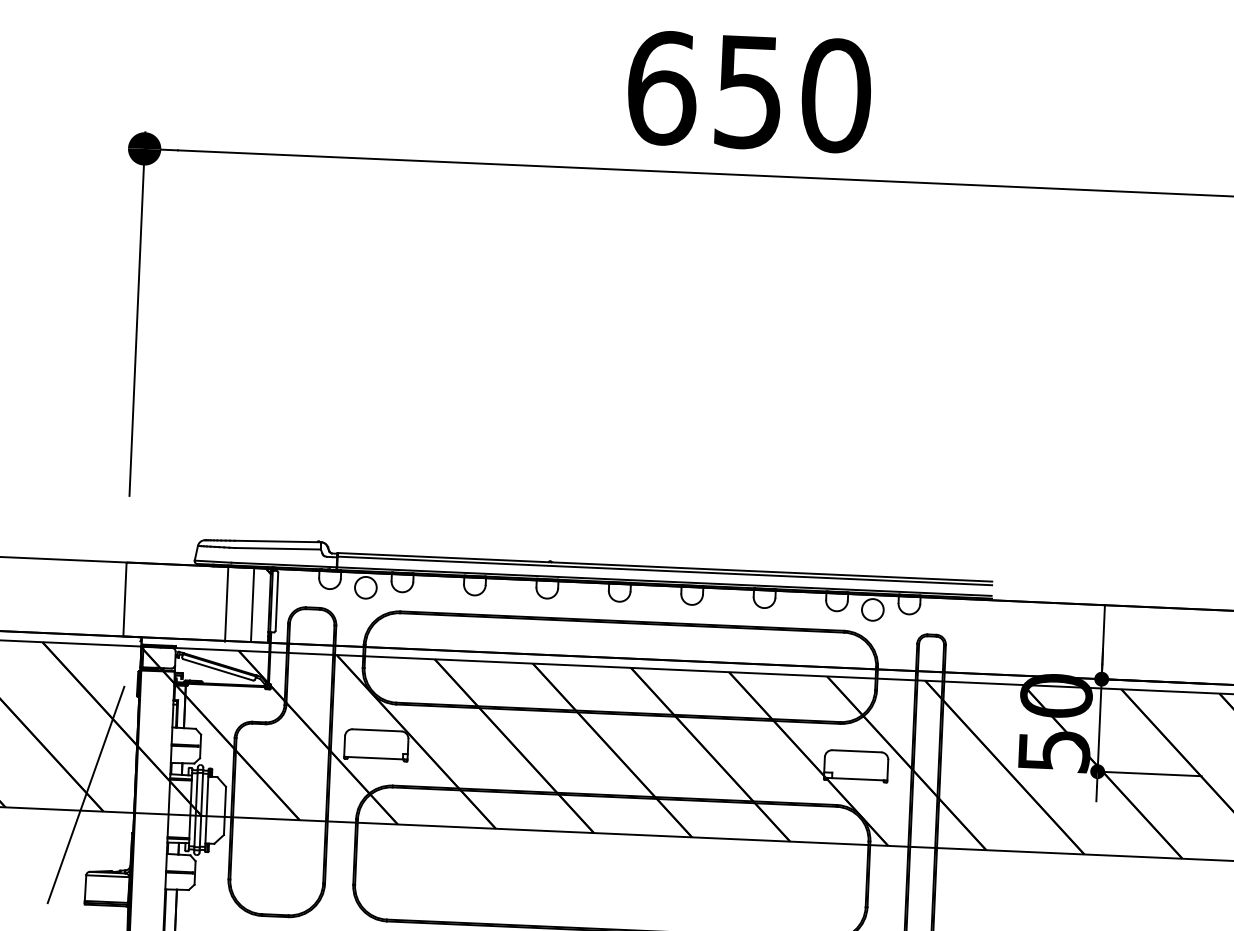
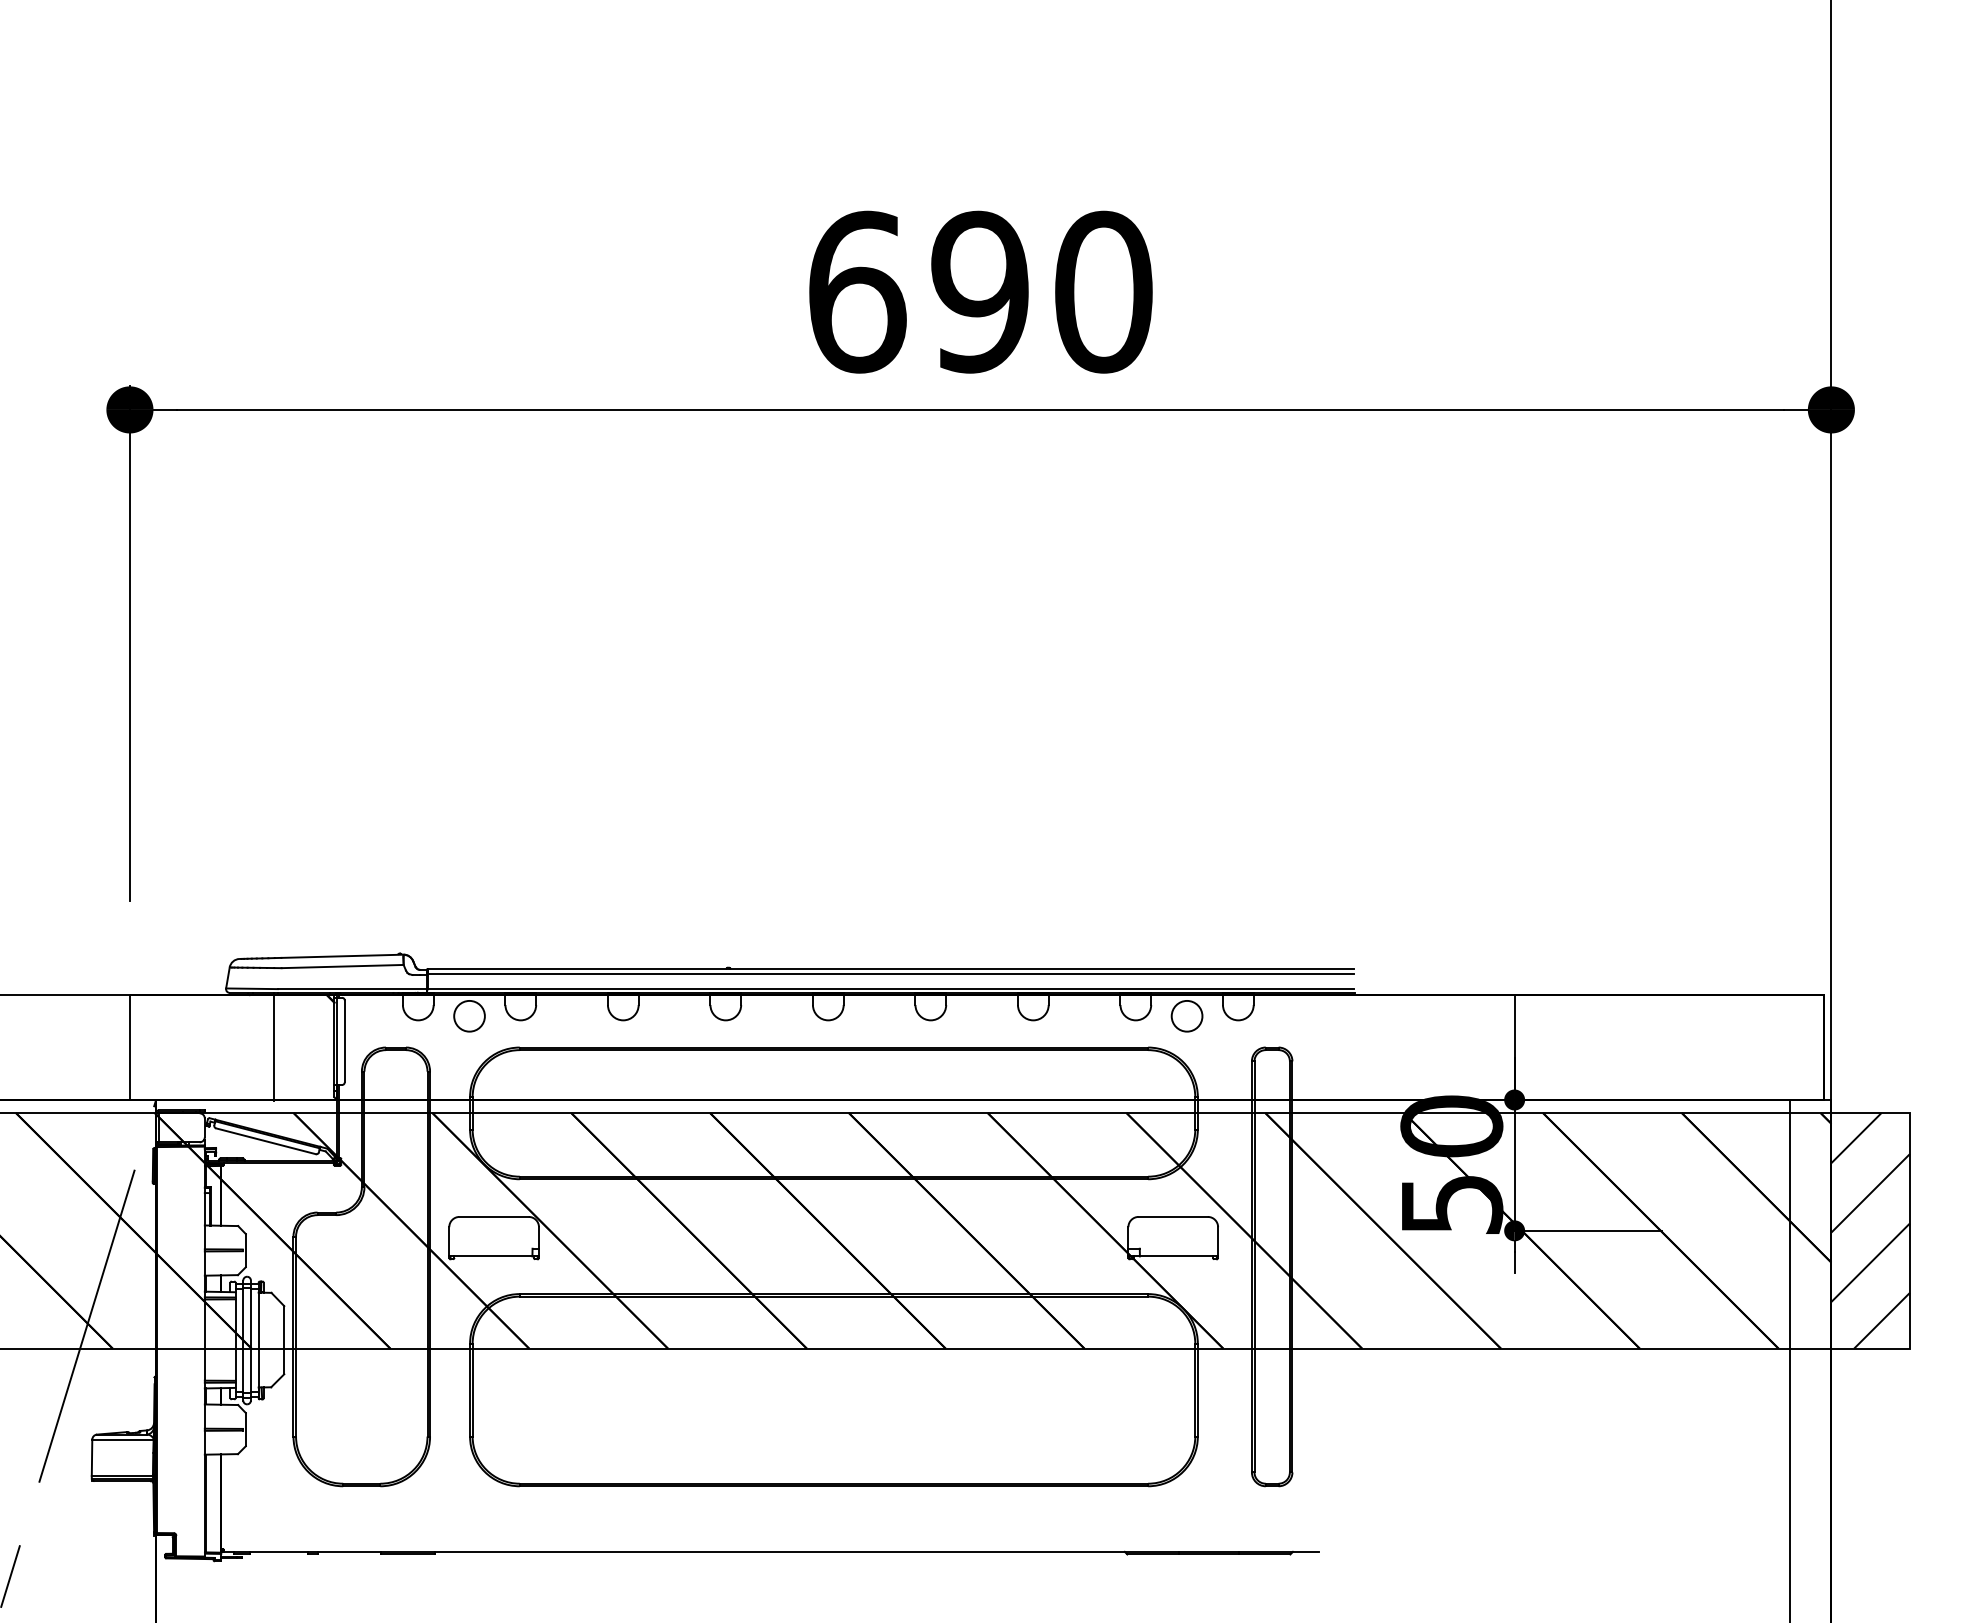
text: (748, 91) -> (979, 291), 650 -> 690
line: (252, 604) -> (310, 1047), removed

